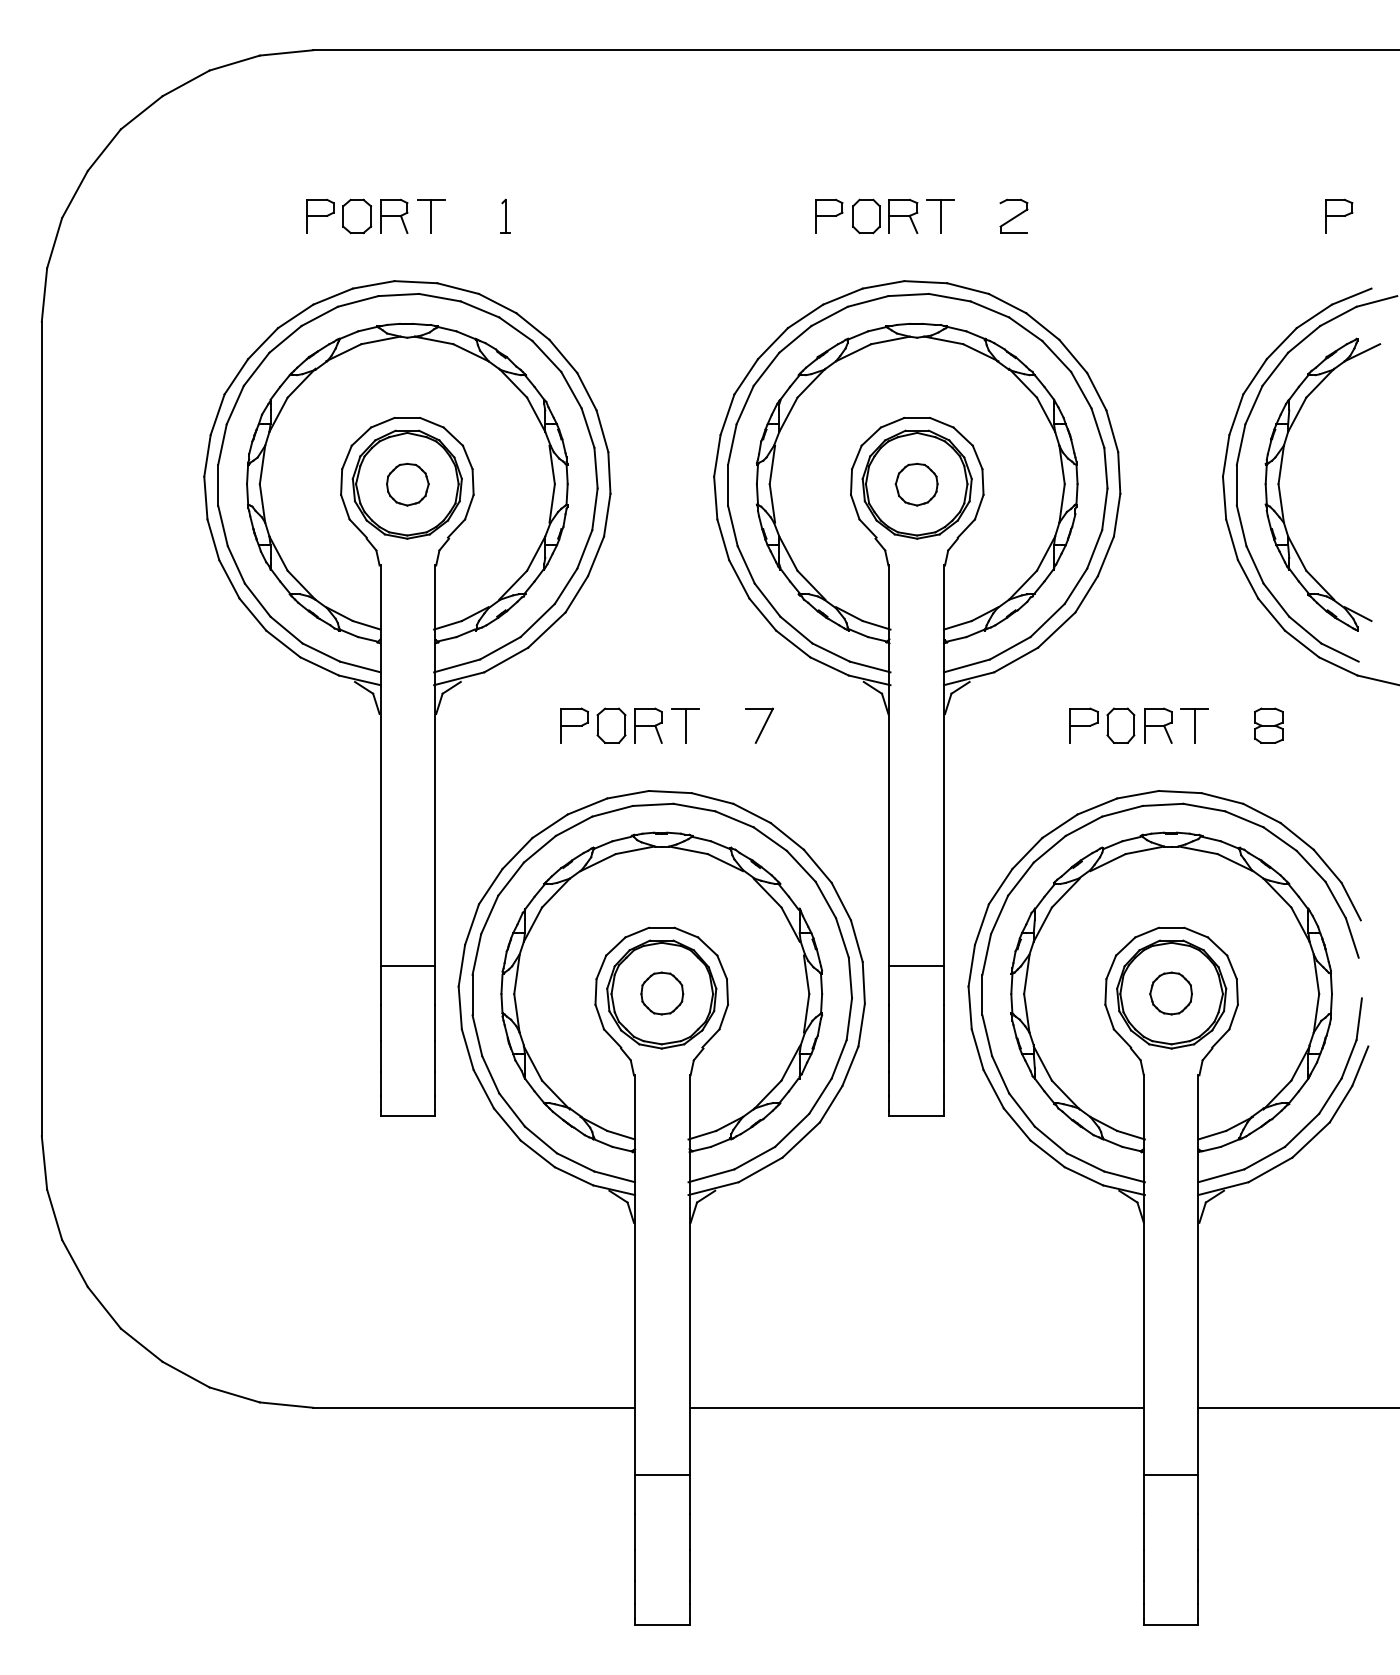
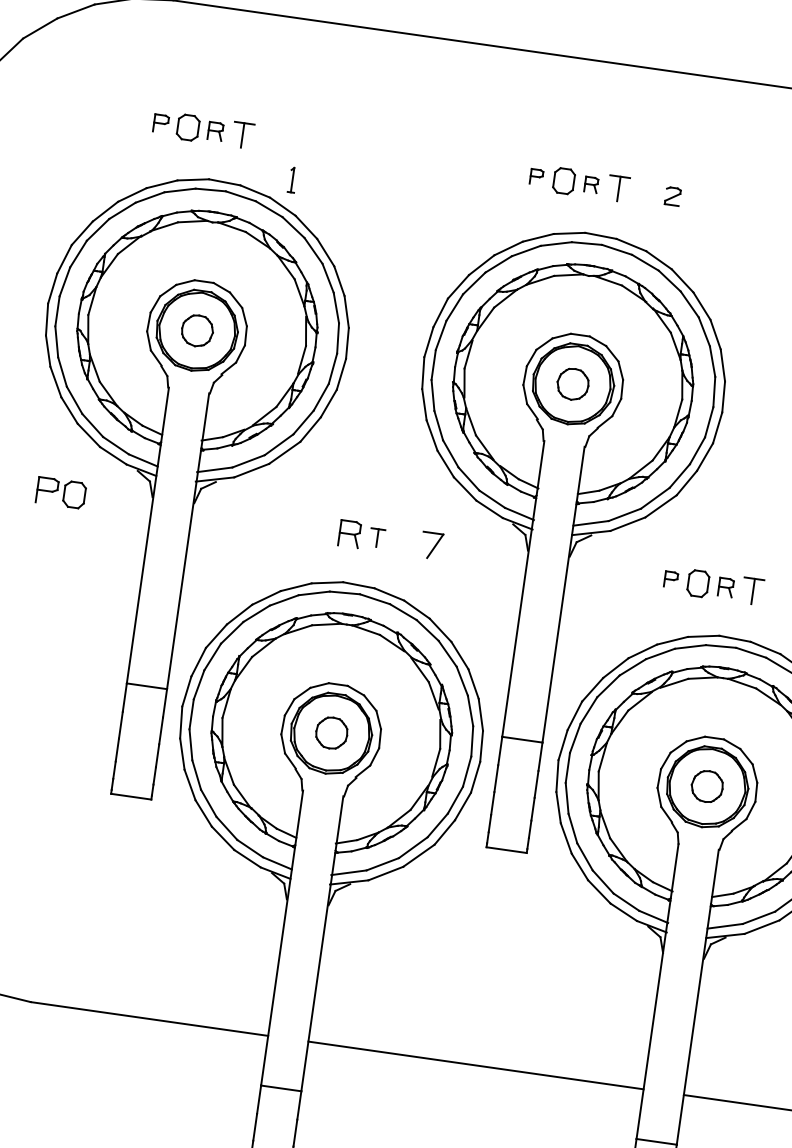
part: (394, 215) -> (215, 130), size x0.7
part: (505, 215) -> (292, 179), moved
part: (829, 215) -> (536, 176), size x0.6
part: (903, 215) -> (591, 184), size x0.6
part: (1013, 215) -> (672, 195), size x0.7
part: (320, 216) -> (161, 123), size x0.7
part: (593, 725) -> (61, 492), moved
part: (685, 725) -> (377, 537), size x0.7
part: (1083, 725) -> (670, 579), size x0.6
part: (1158, 725) -> (726, 587), size x0.7

